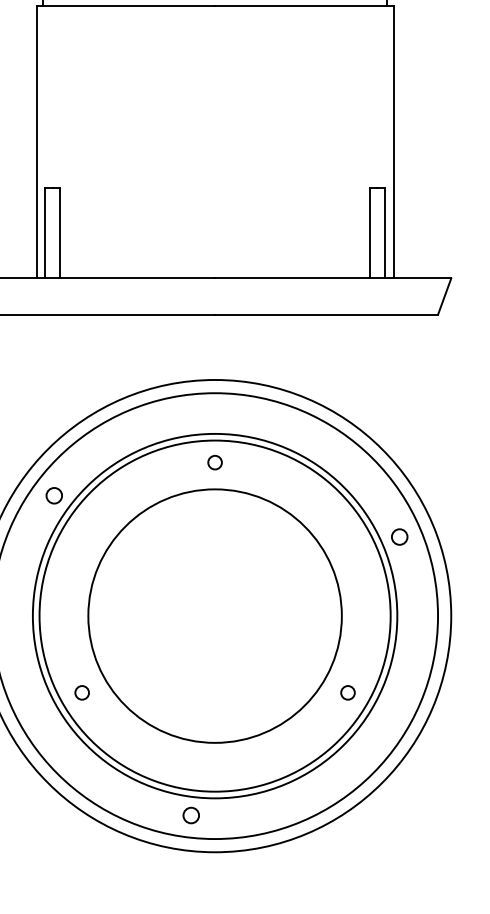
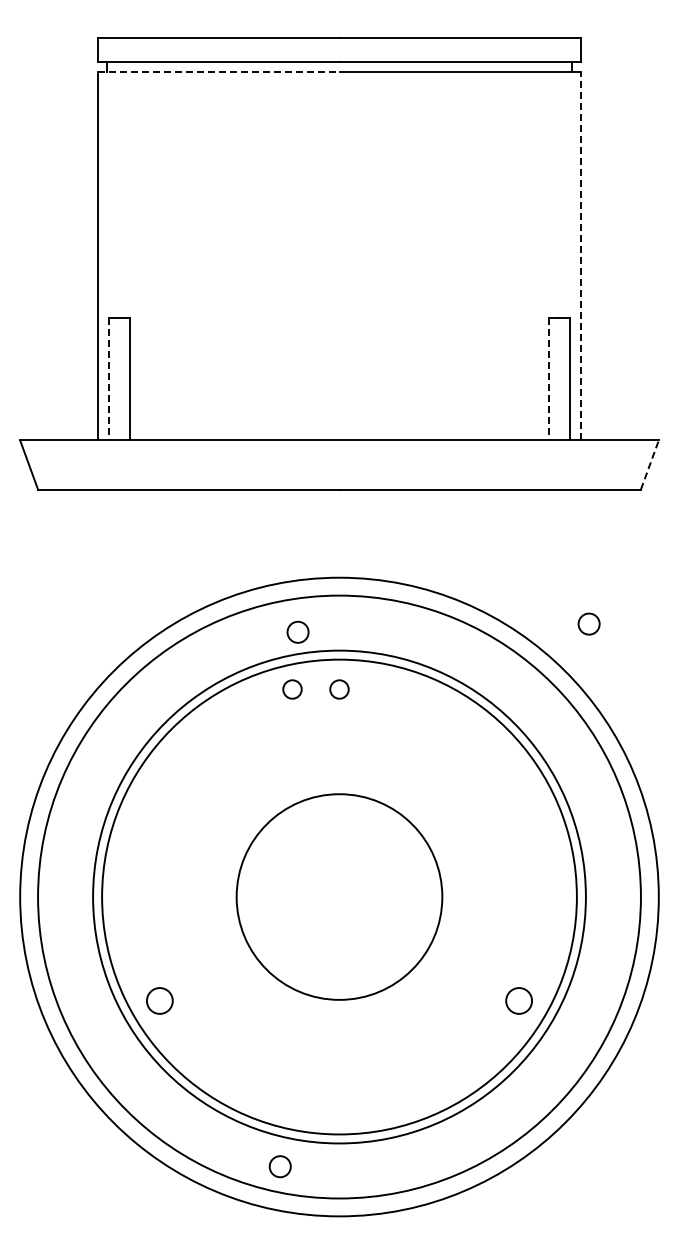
line: (125, 6) -> (218, 72), solid -> dashed
line: (393, 141) -> (580, 255), solid -> dashed
line: (45, 233) -> (109, 379), solid -> dashed
line: (369, 233) -> (548, 379), solid -> dashed
line: (445, 296) -> (650, 464), solid -> dashed
circle: (180, 462) -> (292, 689), added
circle: (53, 495) -> (297, 631), moved
circle: (399, 536) -> (588, 623), moved
circle: (215, 615) -> (339, 896), size x0.6
circle: (81, 692) -> (159, 1000), size x1.4
circle: (348, 692) -> (519, 1000), size x1.4
circle: (190, 815) -> (279, 1166), moved

